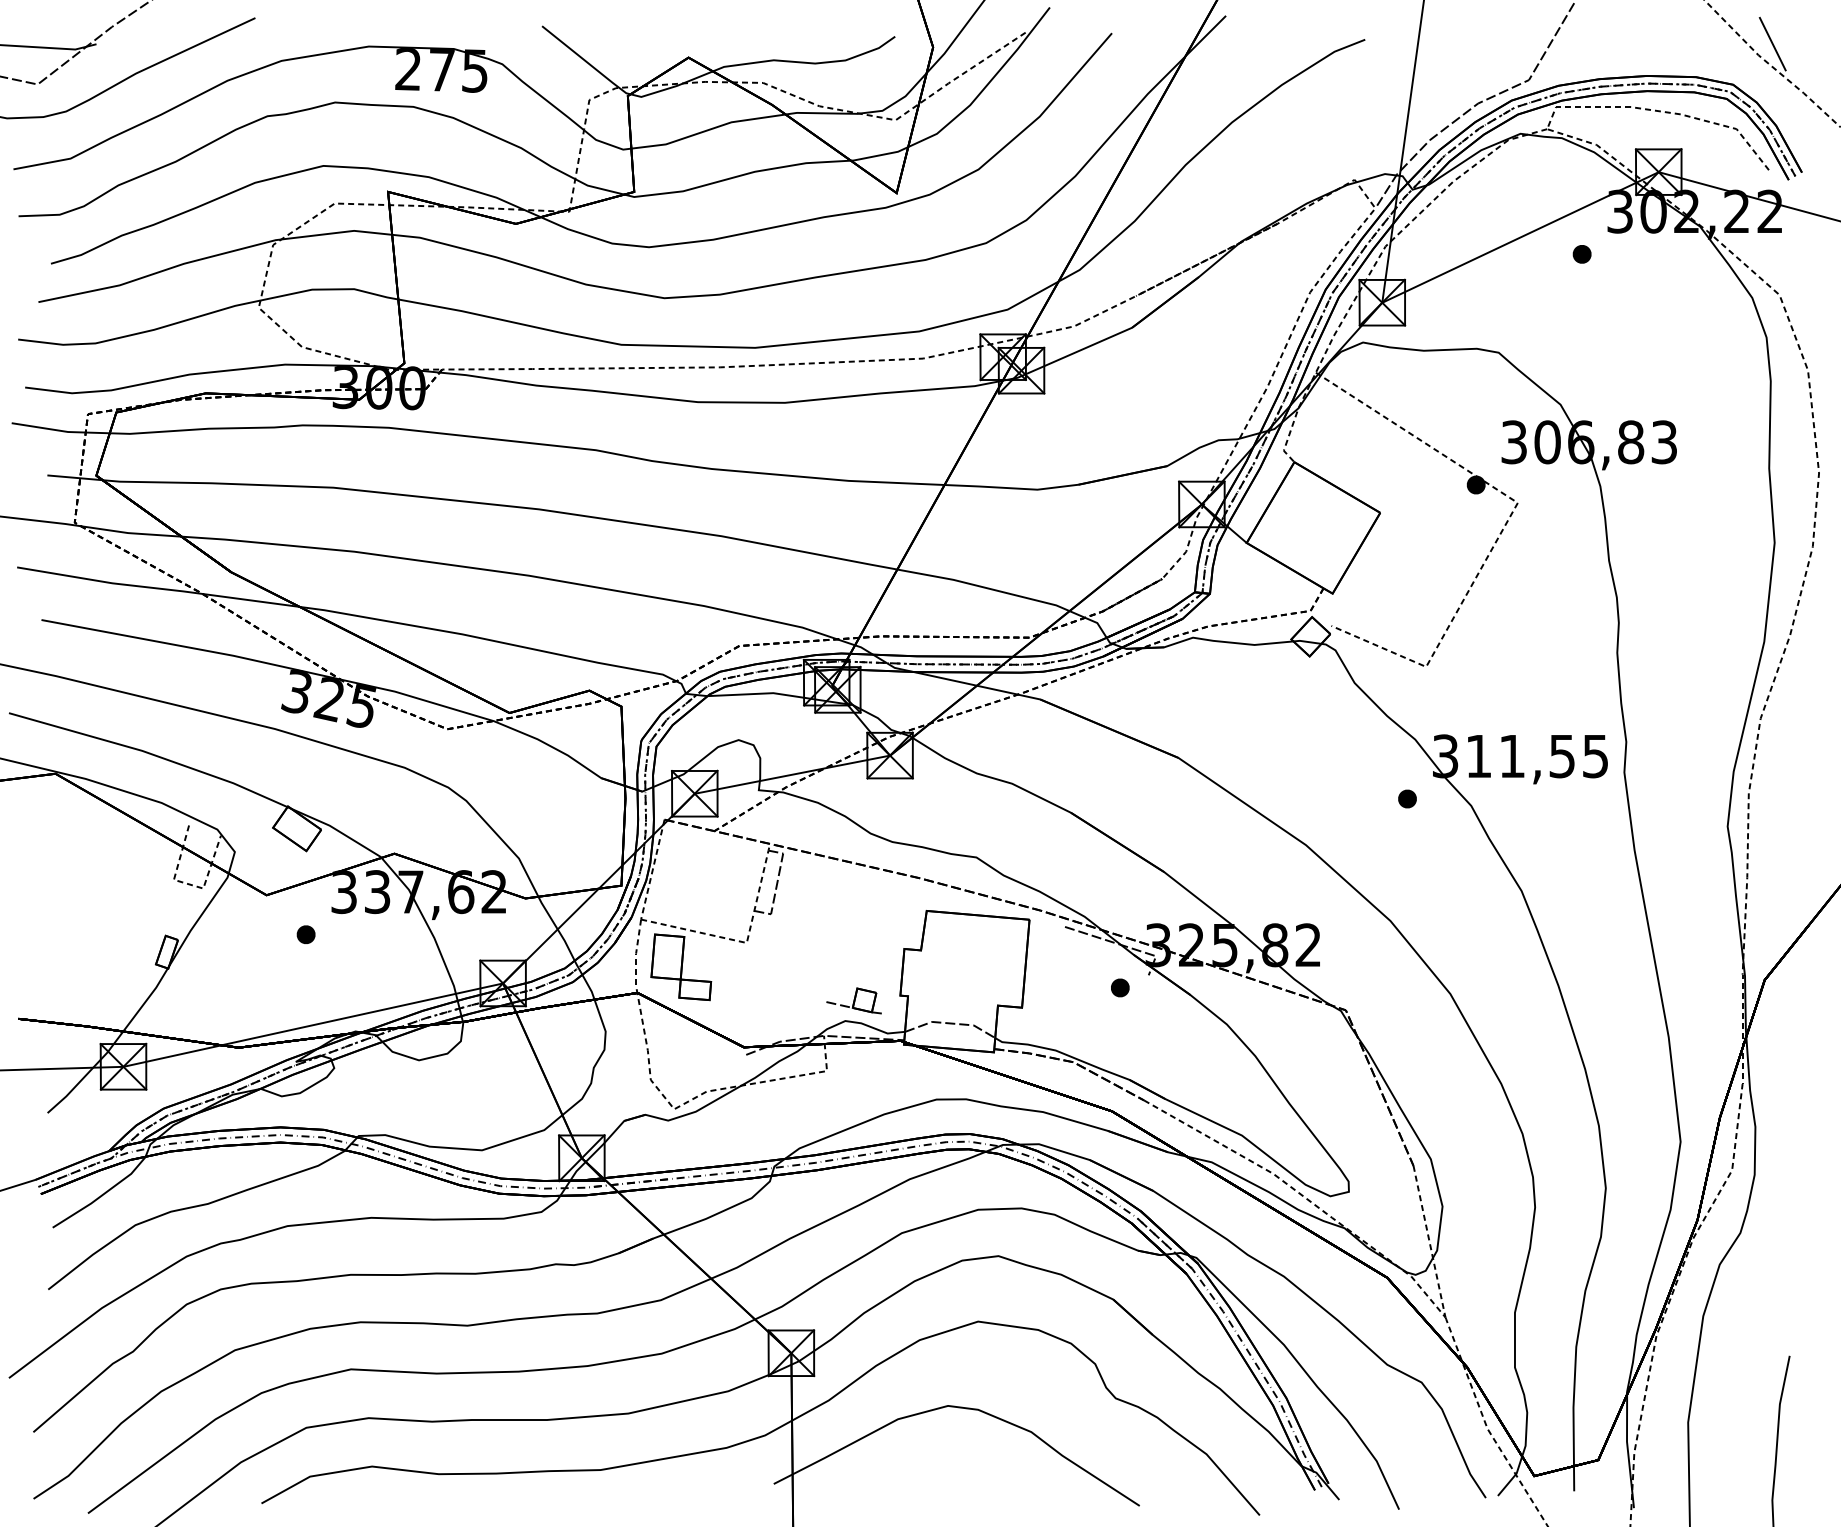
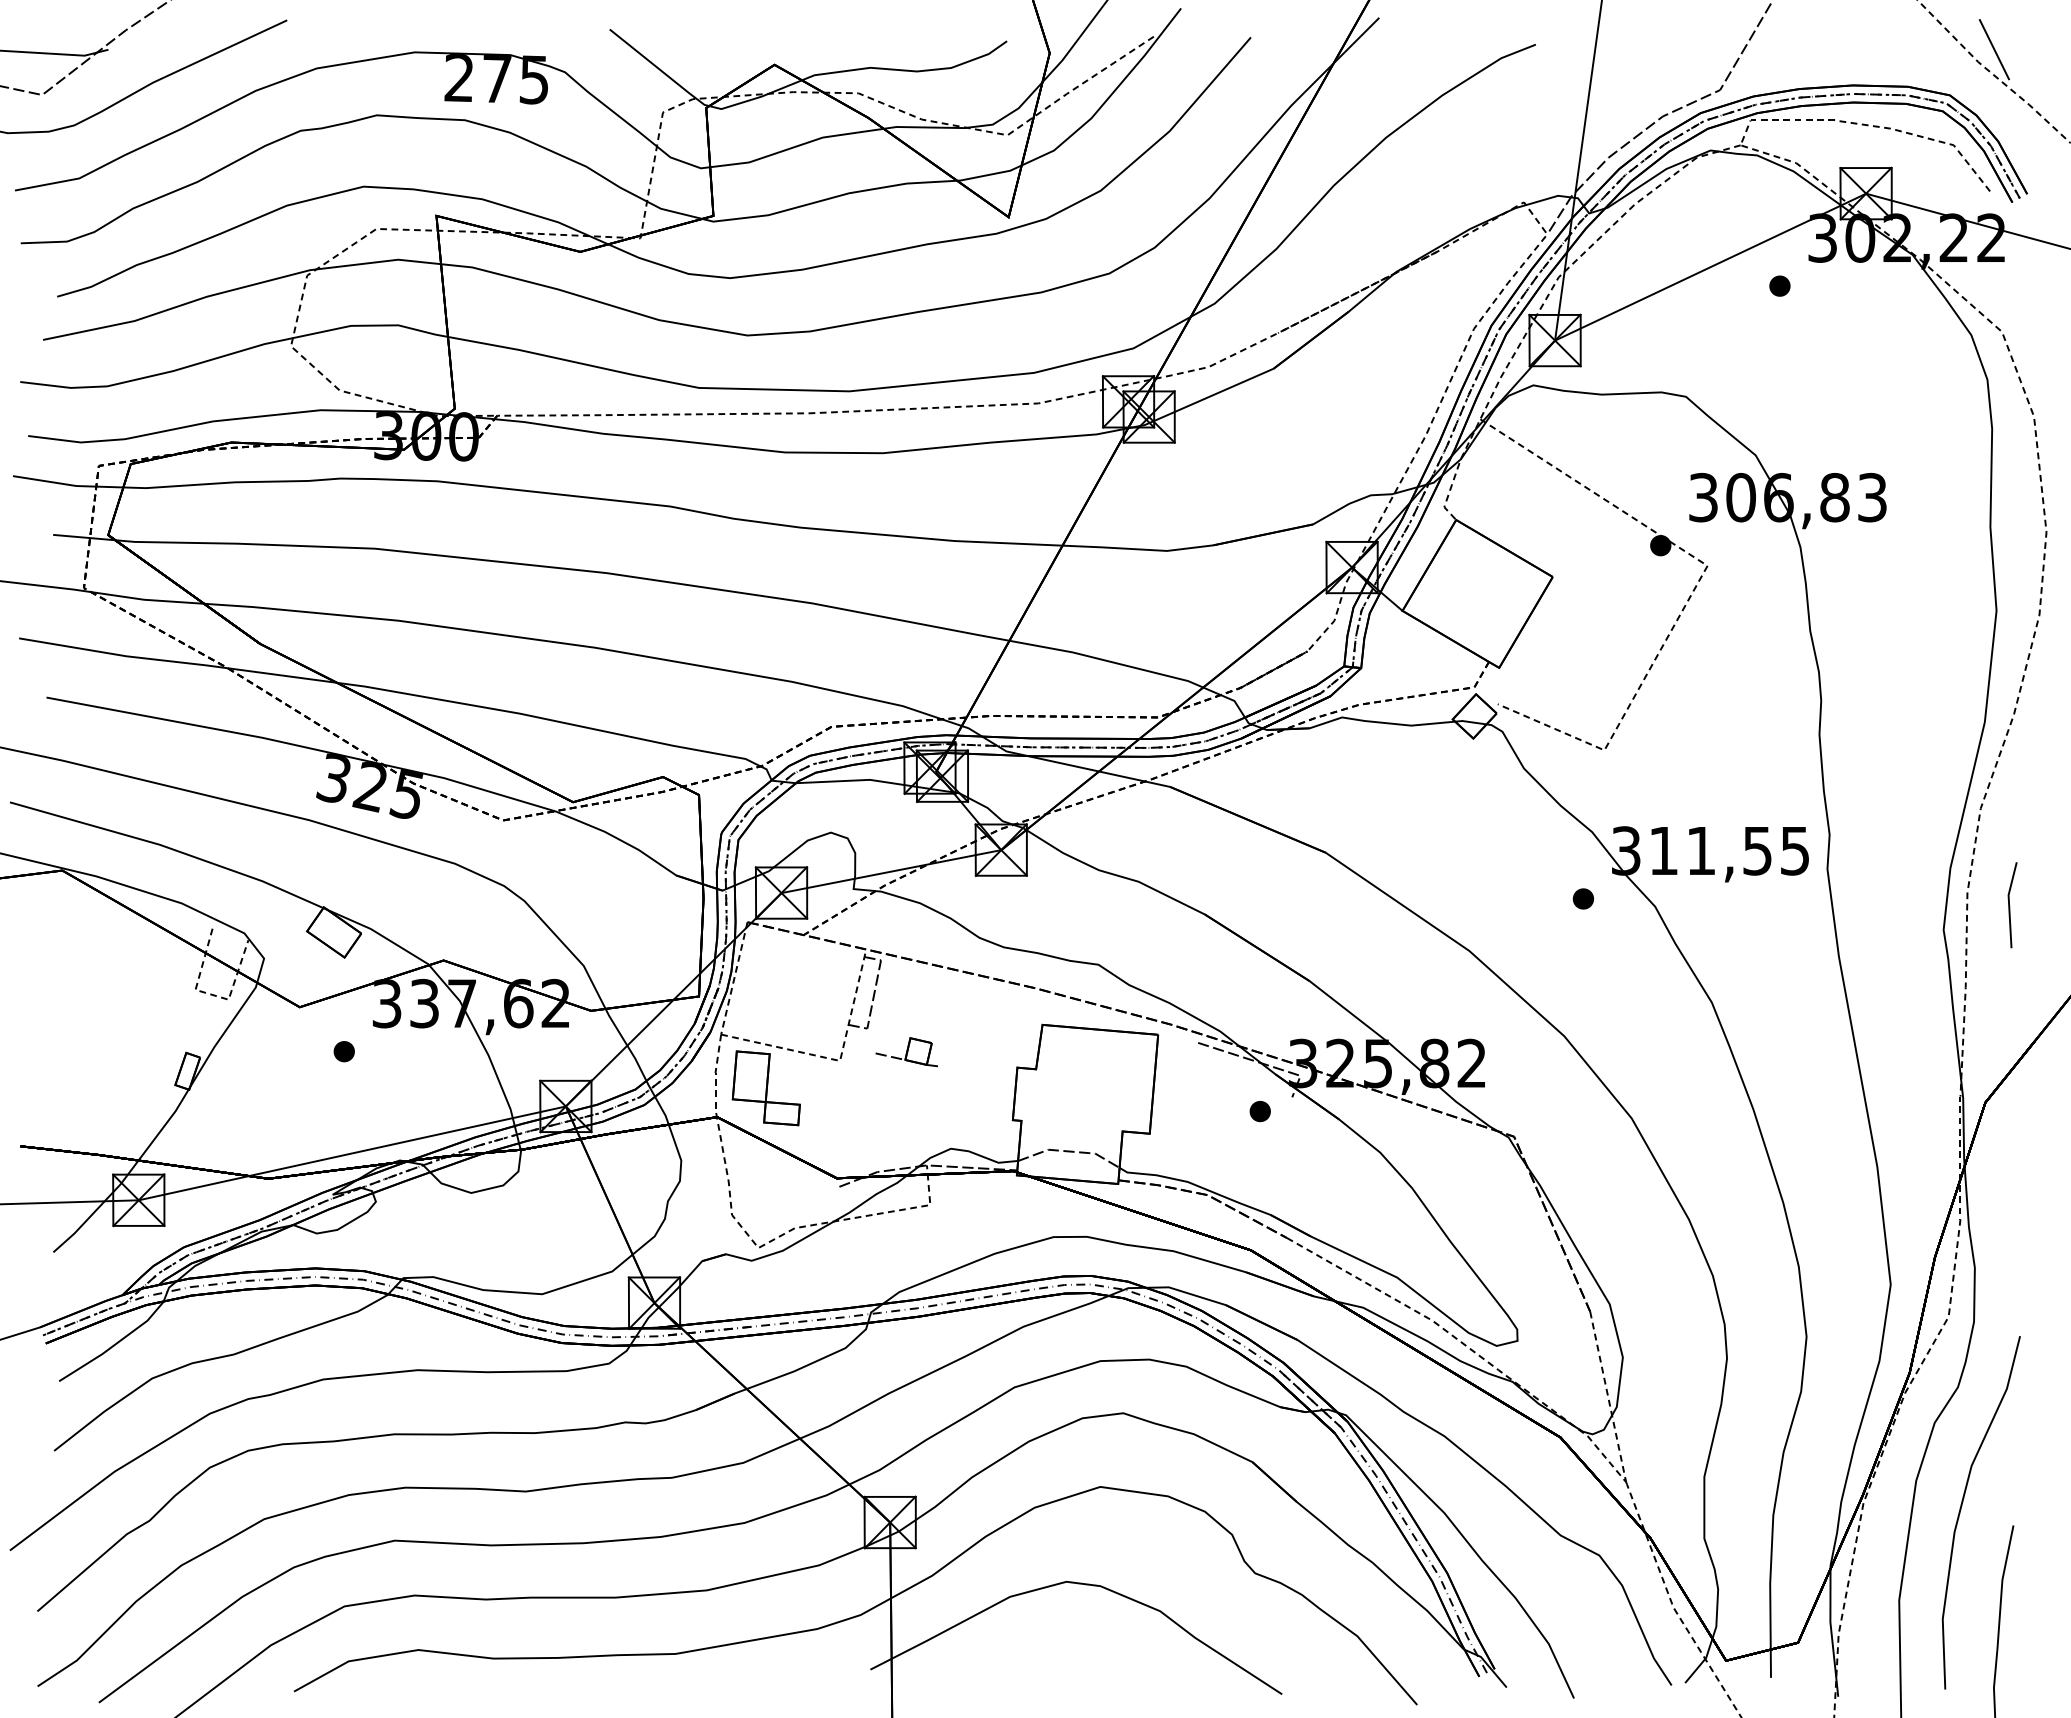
line: (1787, 804) -> (2010, 905), added
part: (853, 1001) -> (906, 1052), moved
curve: (1744, 1338) -> (1962, 1506), added

